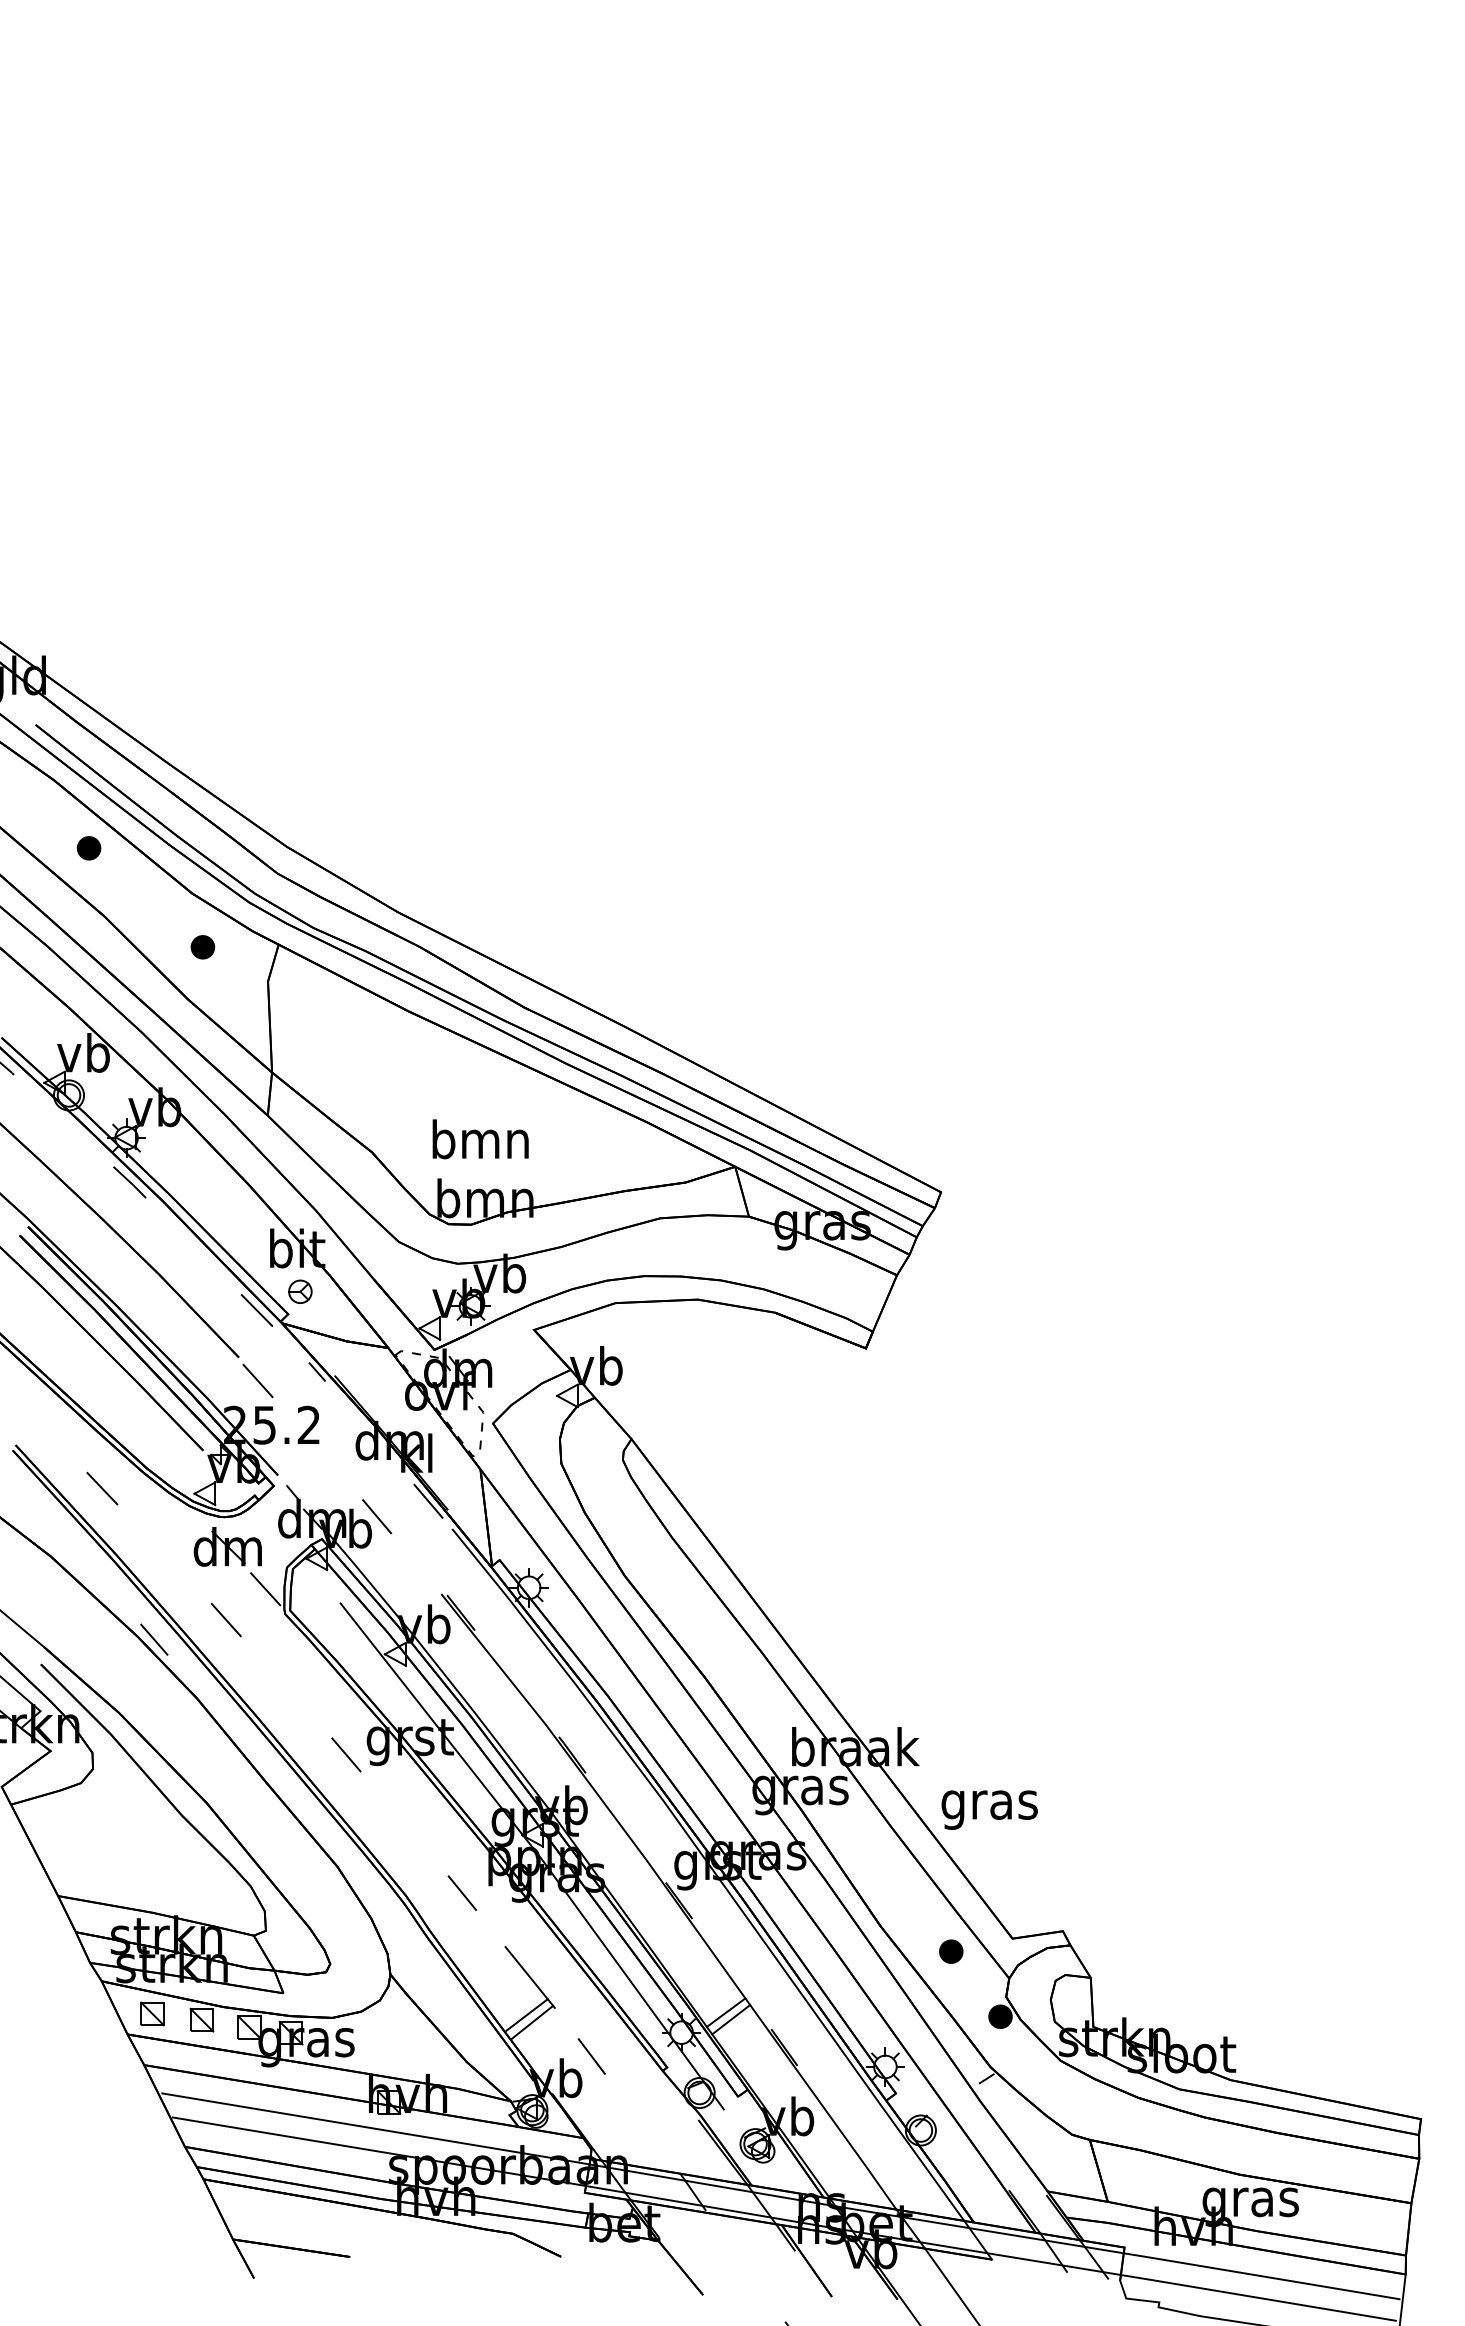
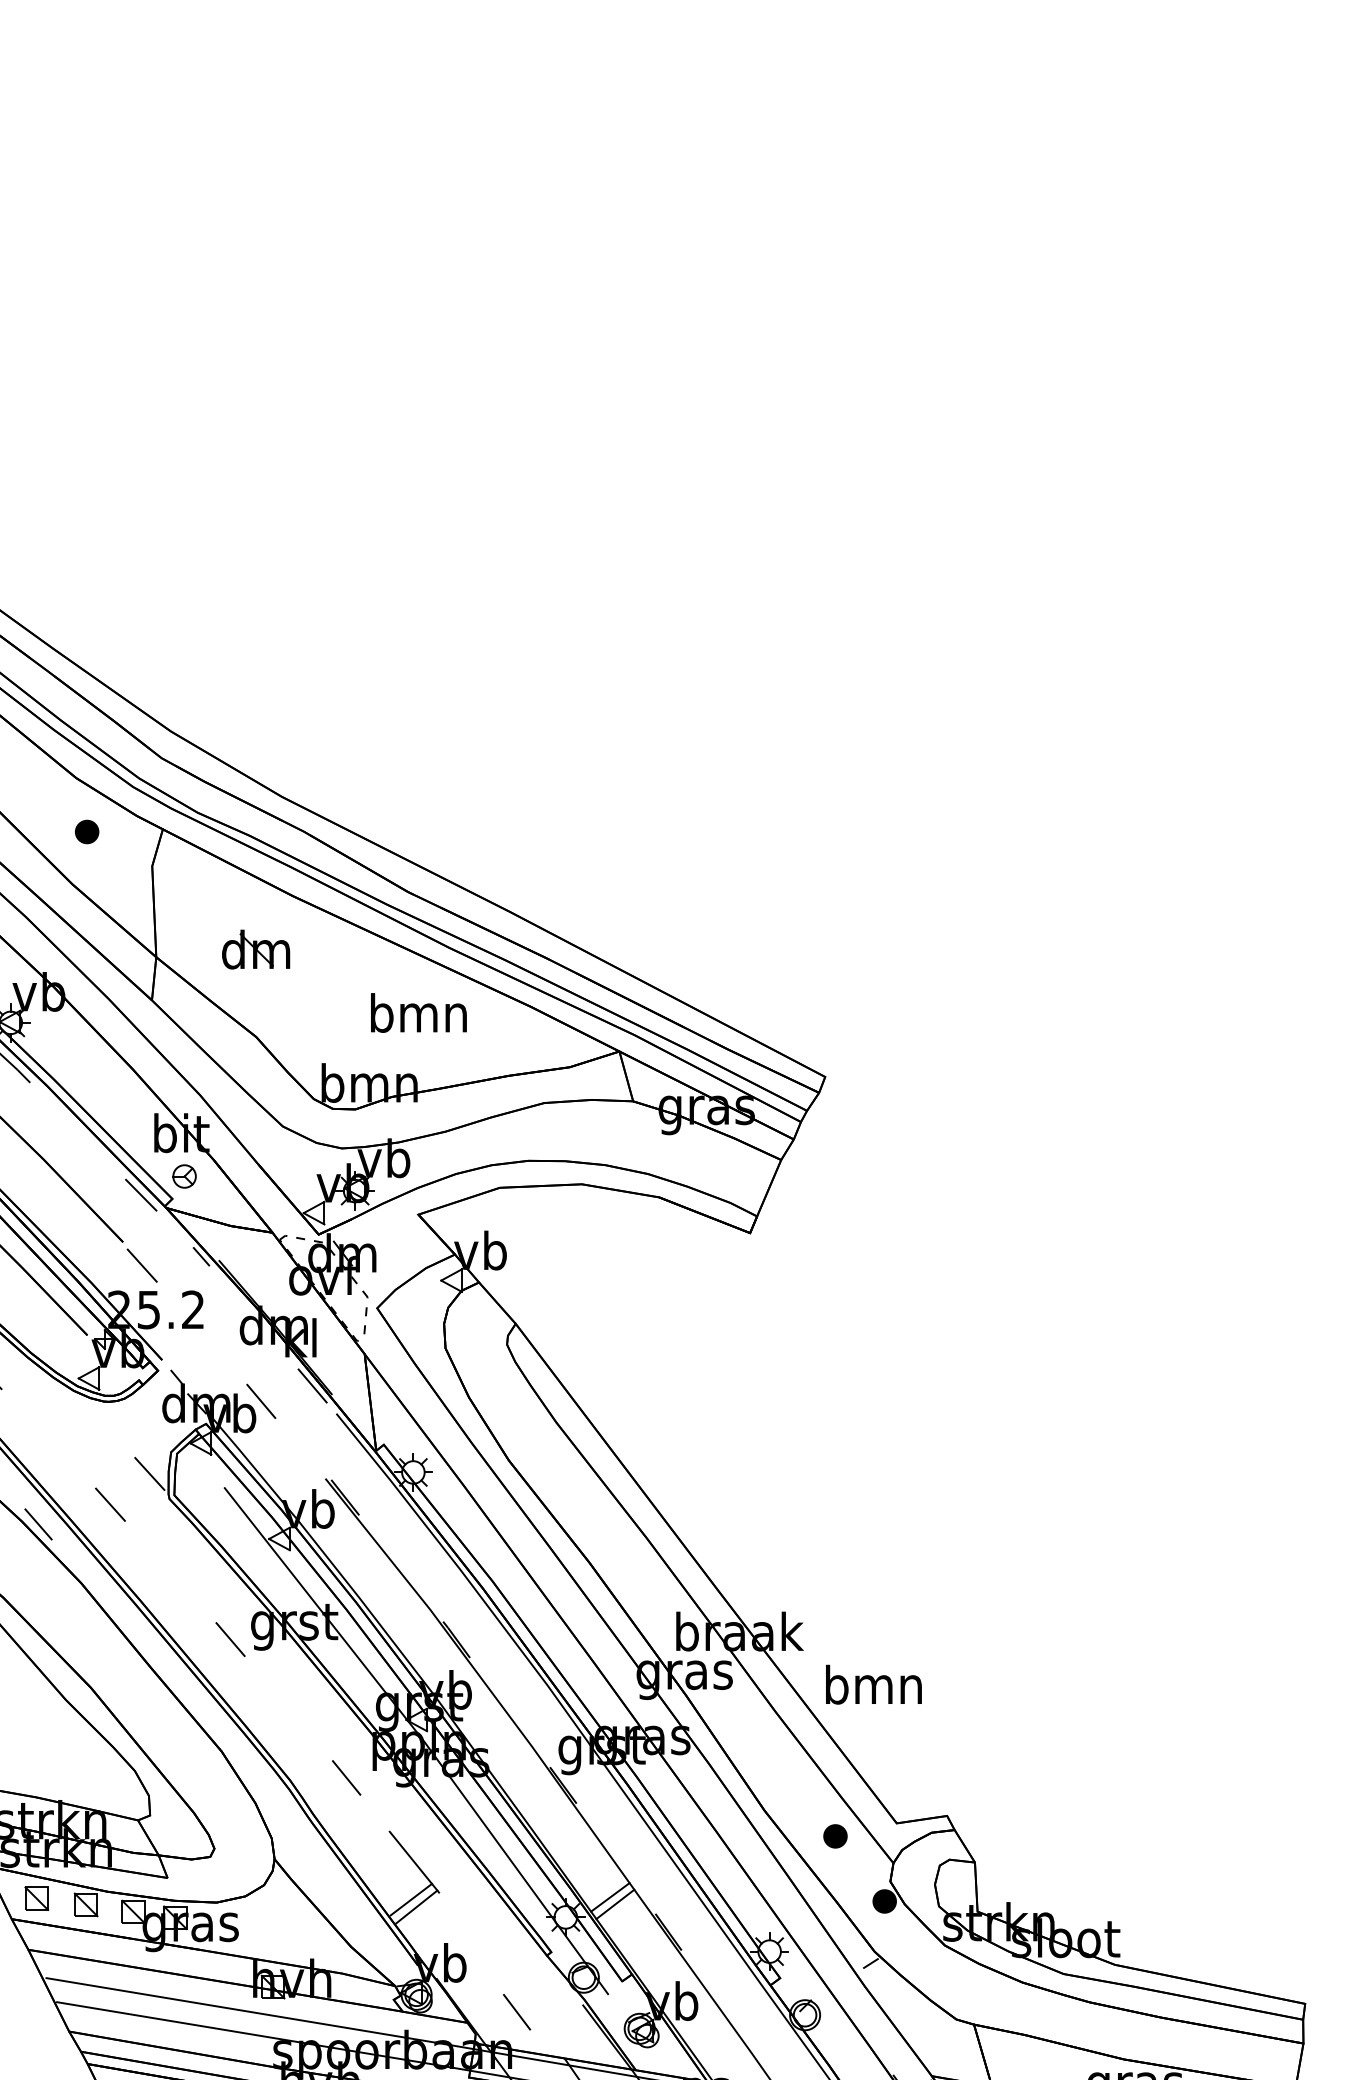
text: (480, 1139) -> (418, 1013), moved
part: (227, 1546) -> (255, 949), moved
text: (989, 1804) -> (873, 1689), gras -> bmn
line: (591, 2056) -> (516, 2012), moved

